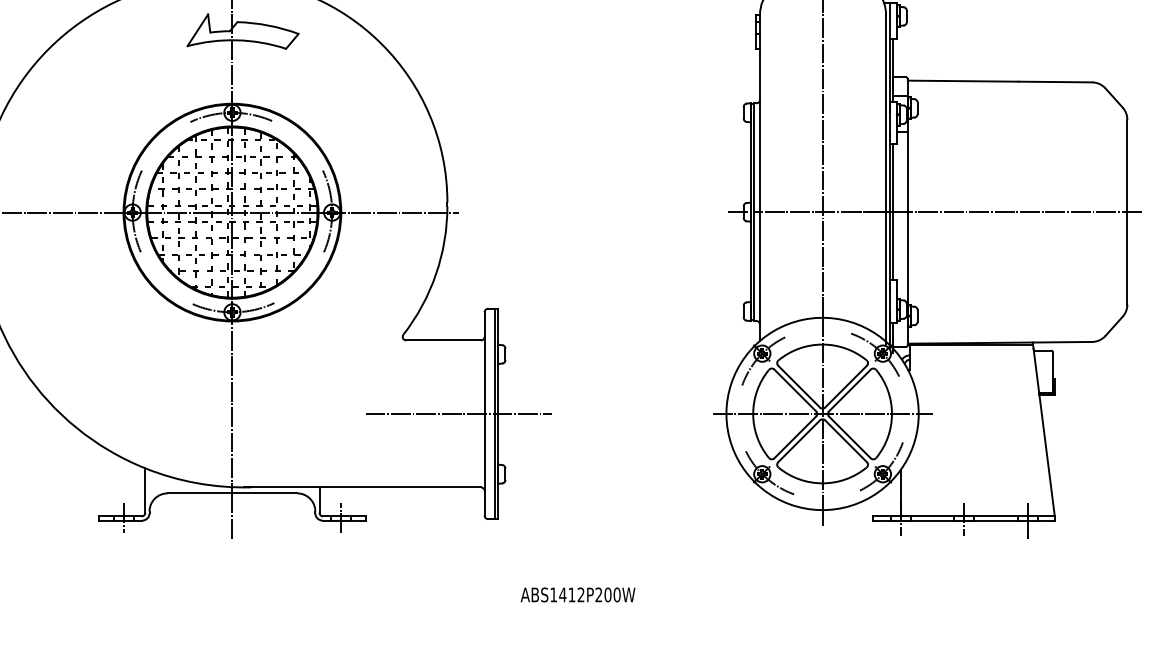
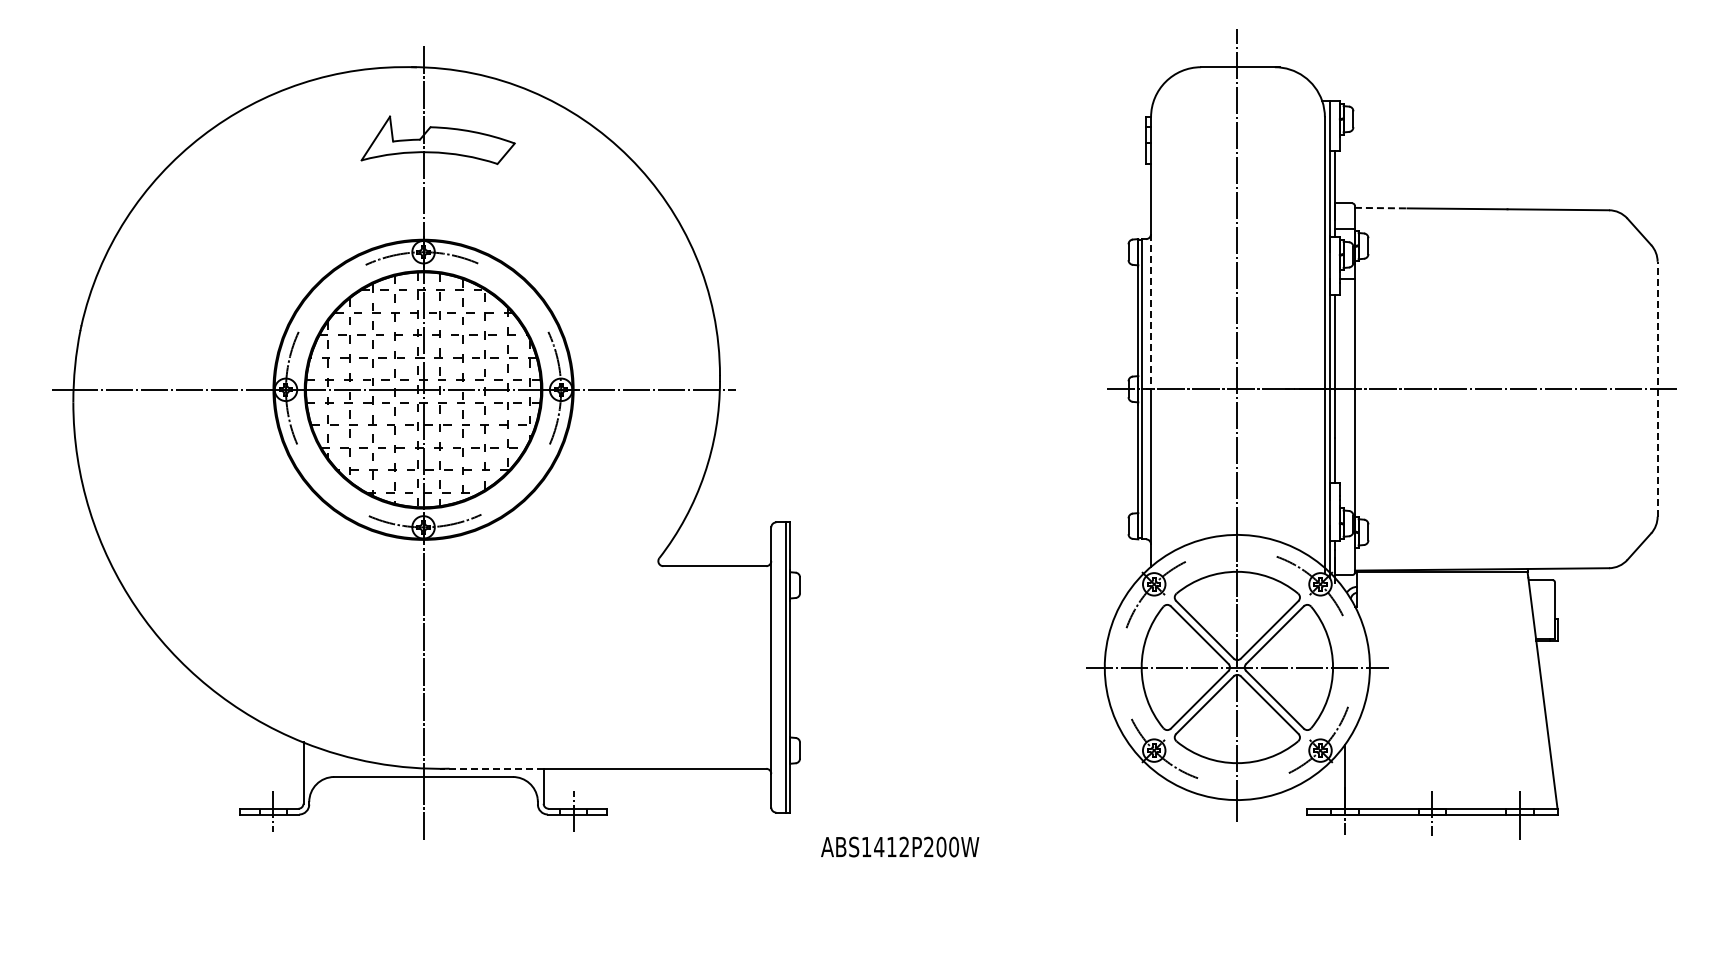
line: (927, 81) -> (1381, 208), solid -> dashed
line: (760, 155) -> (1151, 311), solid -> dashed
line: (1127, 211) -> (1657, 388), solid -> dashed
line: (458, 413) -> (735, 667), removed
line: (281, 487) -> (491, 768), solid -> dashed
text: (578, 594) -> (900, 846), moved

